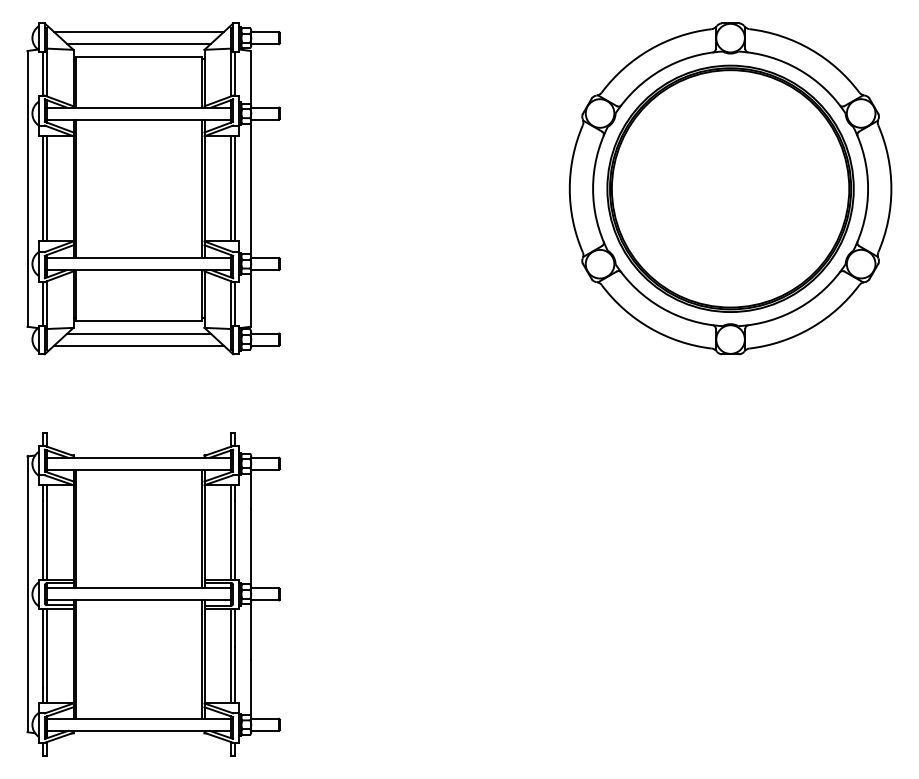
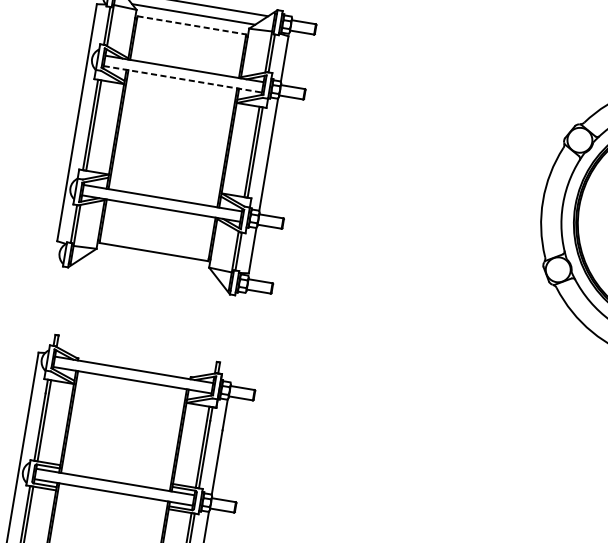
line: (139, 56) -> (192, 25), solid -> dashed
line: (139, 119) -> (183, 79), solid -> dashed
line: (138, 333) -> (151, 262), removed
line: (138, 345) -> (149, 273), removed

